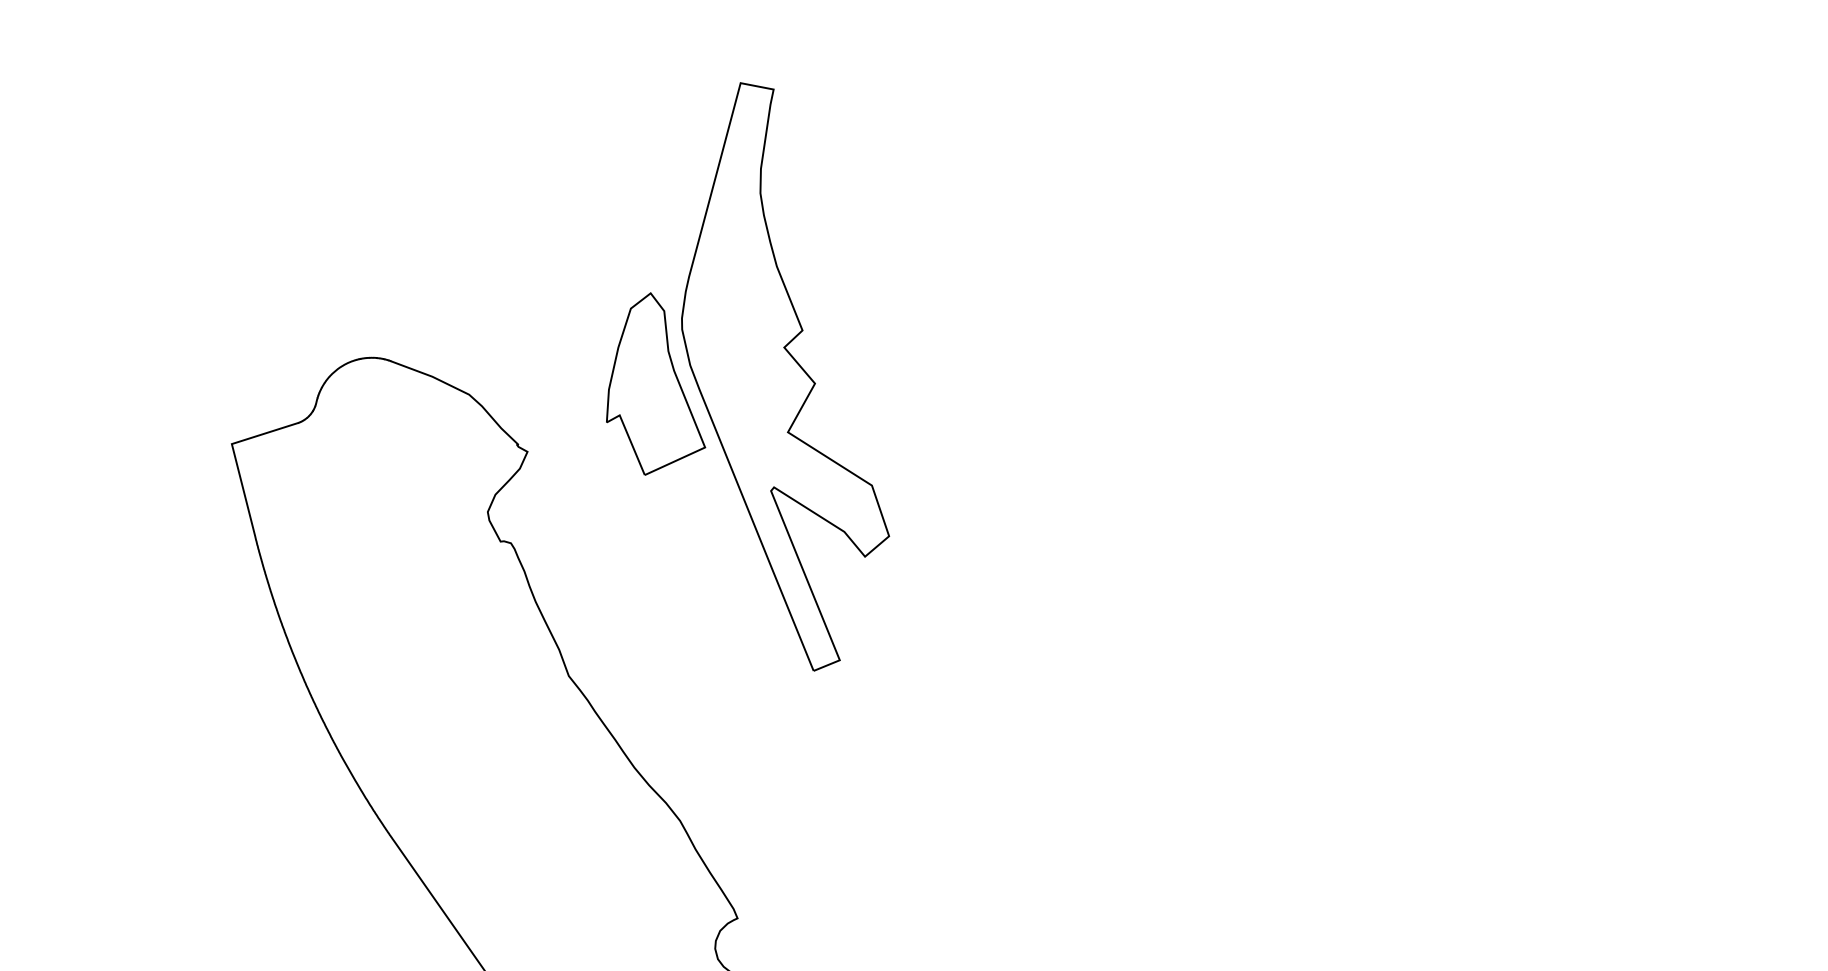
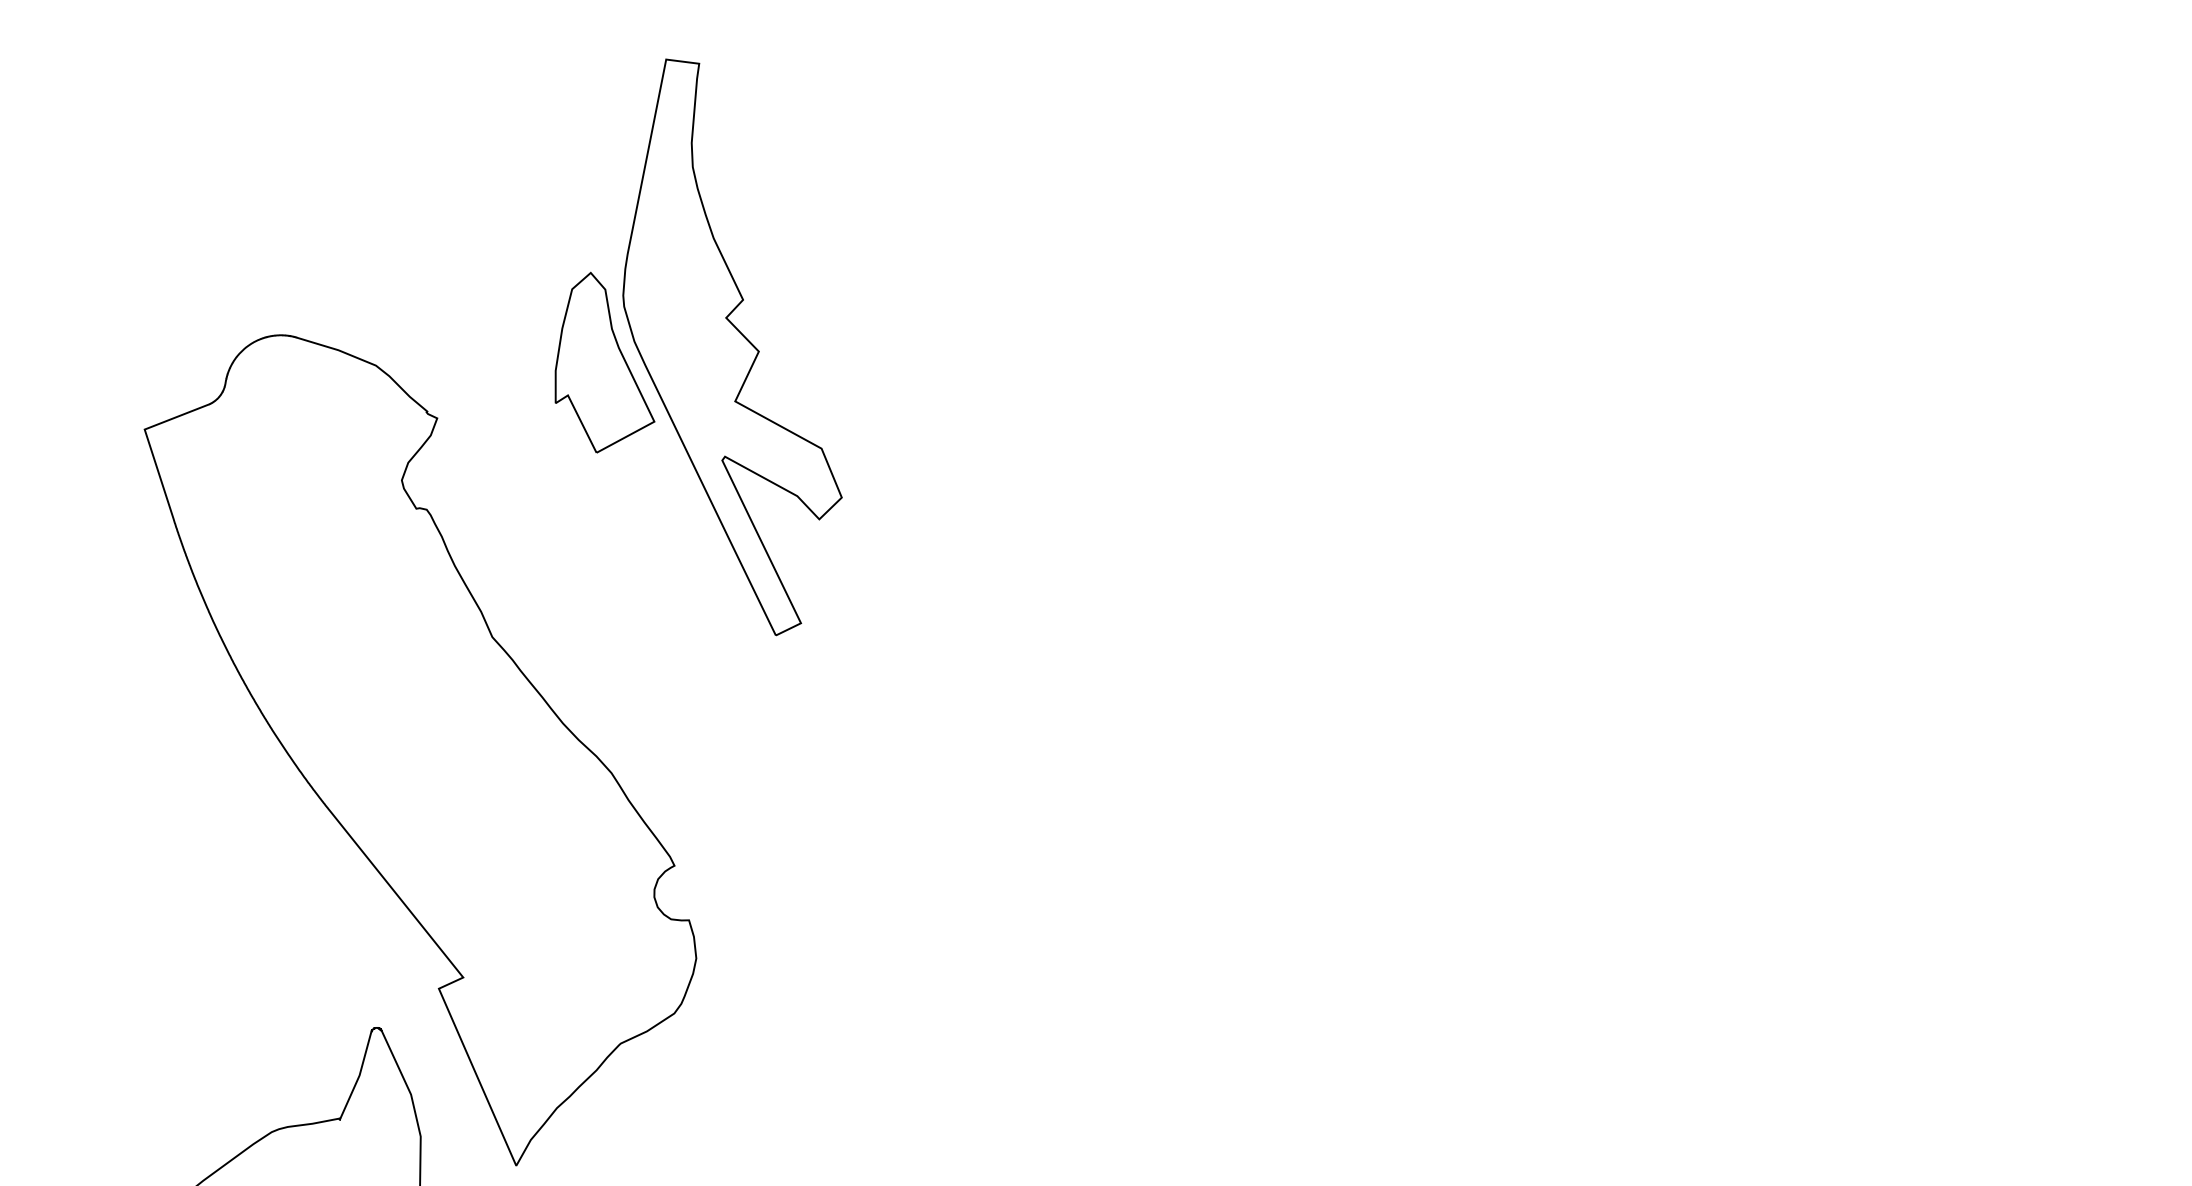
part: (754, 375) -> (698, 347), moved

